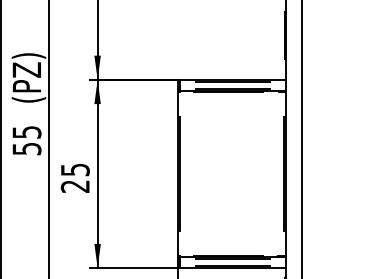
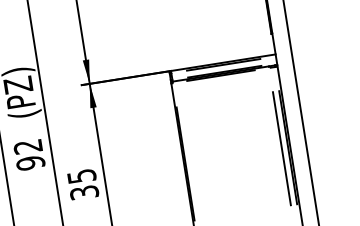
text: (26, 140) -> (28, 154), 55 -> 92
line: (277, 173) -> (282, 148), added
text: (75, 186) -> (84, 192), 25 -> 35

